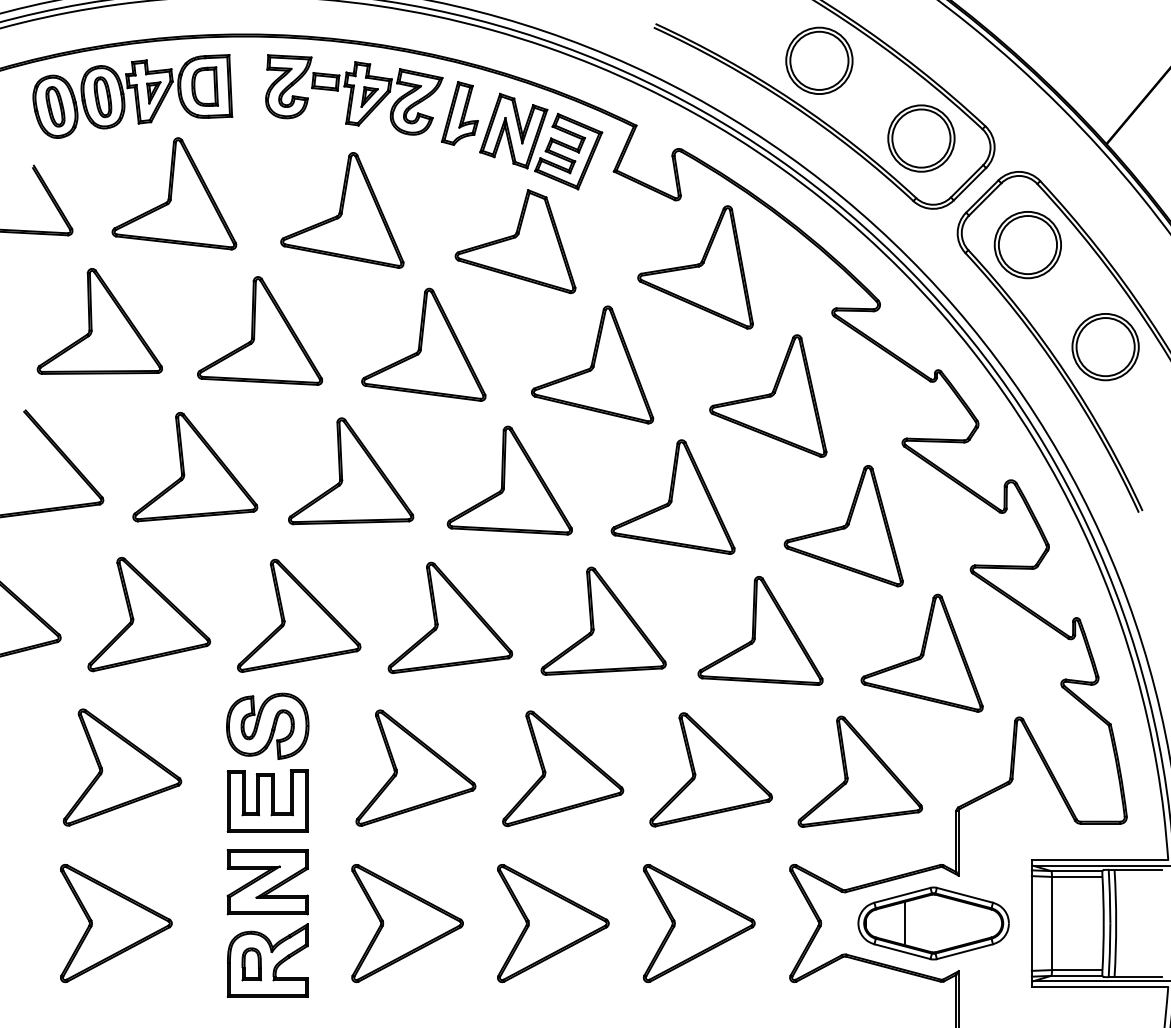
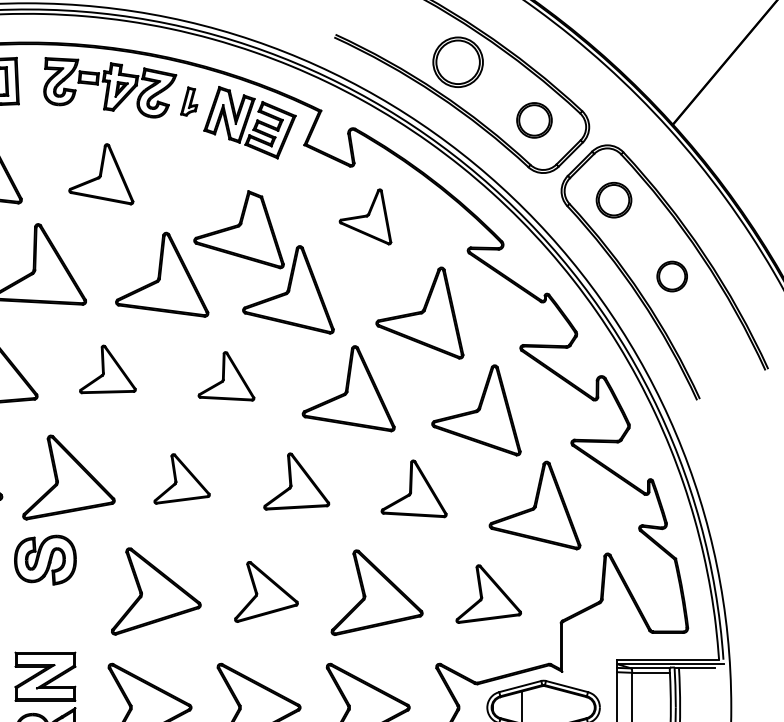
part: (459, 113) -> (188, 101), size x0.6
part: (921, 138) -> (534, 120), size x0.7
part: (342, 210) -> (101, 174), size x0.7
part: (515, 241) -> (239, 229), moved
part: (1027, 245) -> (613, 200), size x0.7
part: (695, 267) -> (365, 216), size x0.6
part: (1105, 347) -> (672, 276), size x0.6
part: (351, 471) -> (108, 369), size x0.6
part: (509, 480) -> (226, 376), size x0.6
part: (450, 617) -> (182, 478), size x0.6
part: (603, 620) -> (296, 480), size x0.7
part: (760, 630) -> (414, 488), size x0.7
part: (563, 768) -> (266, 591), size x0.7
part: (860, 771) -> (488, 593), size x0.7
part: (267, 800) -> (45, 615), removed

